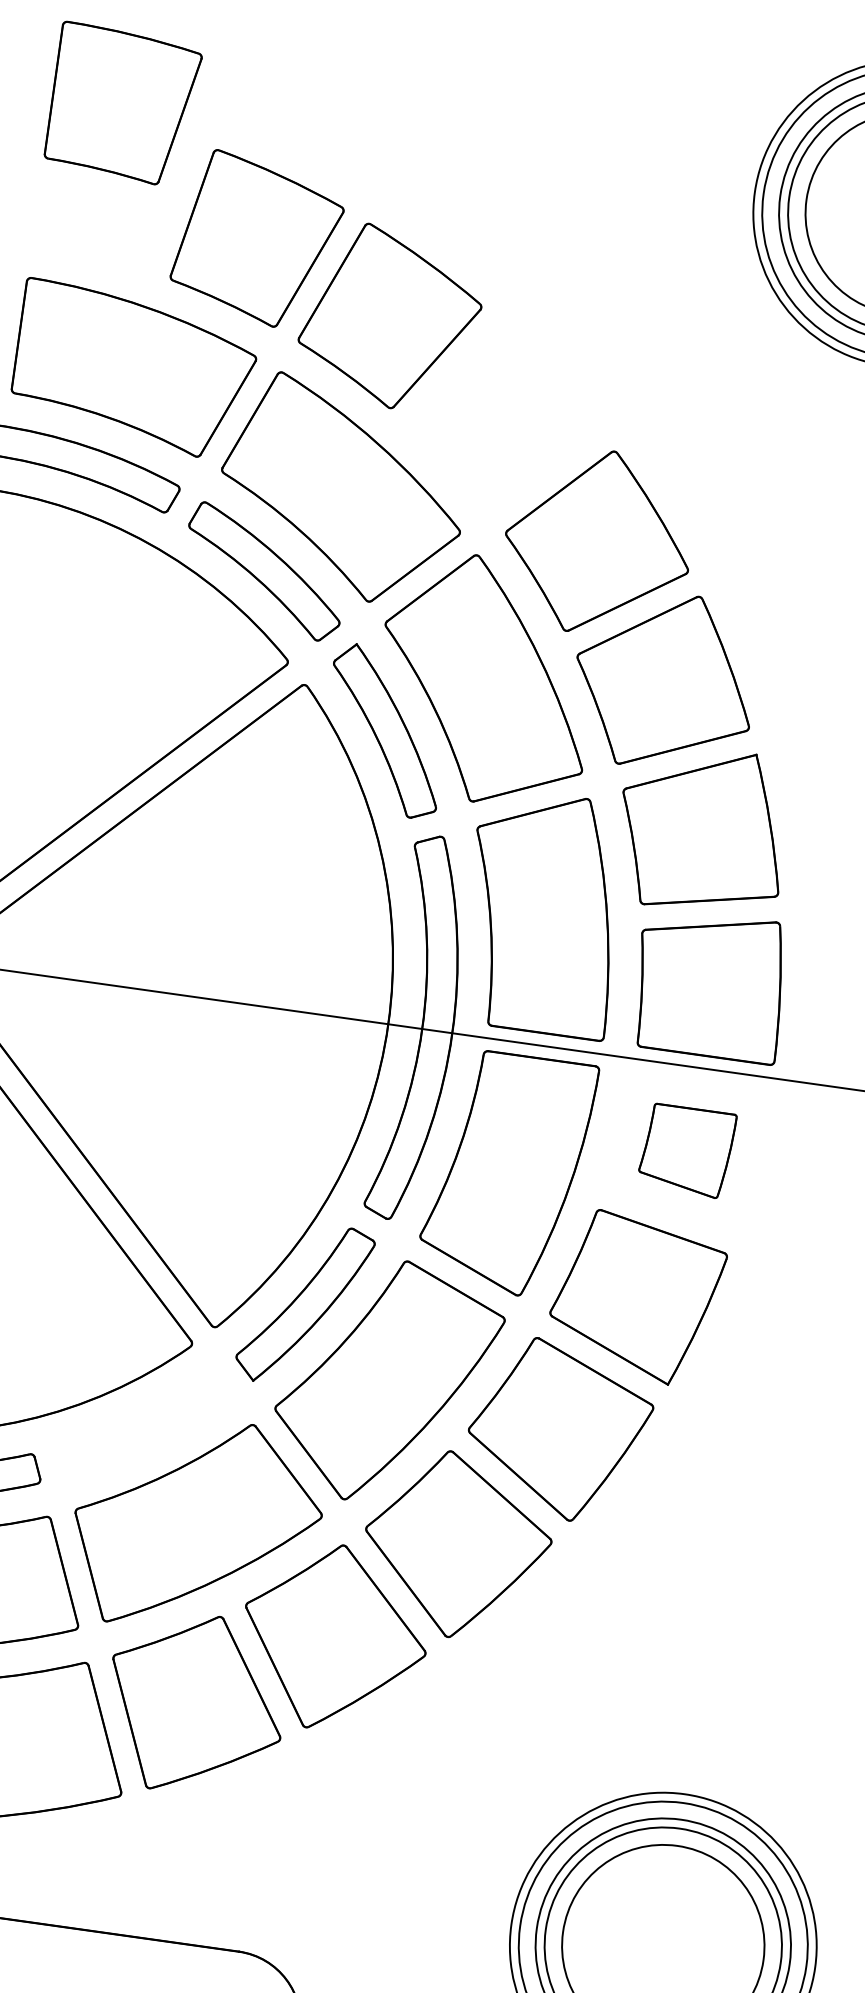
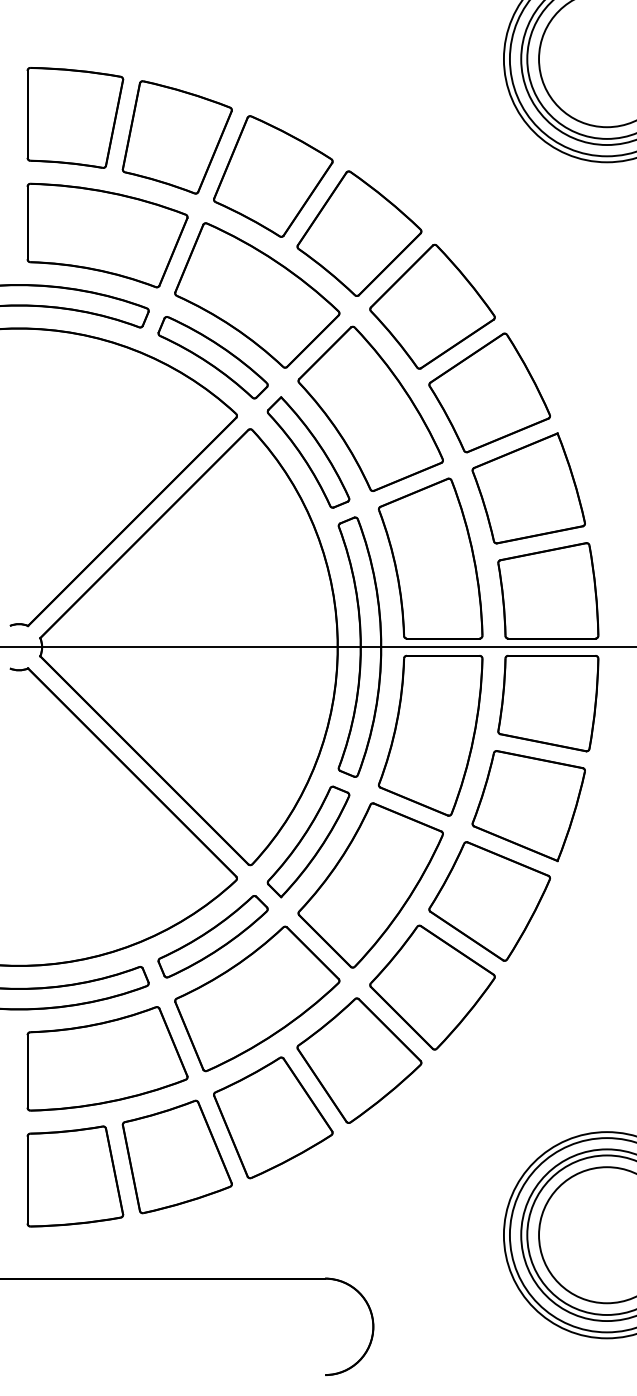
part: (123, 104) -> (75, 117), moved
part: (506, 419) -> (359, 233), added
part: (687, 1150) -> (548, 703), size x1.67
part: (143, 1424) -> (212, 936), added

